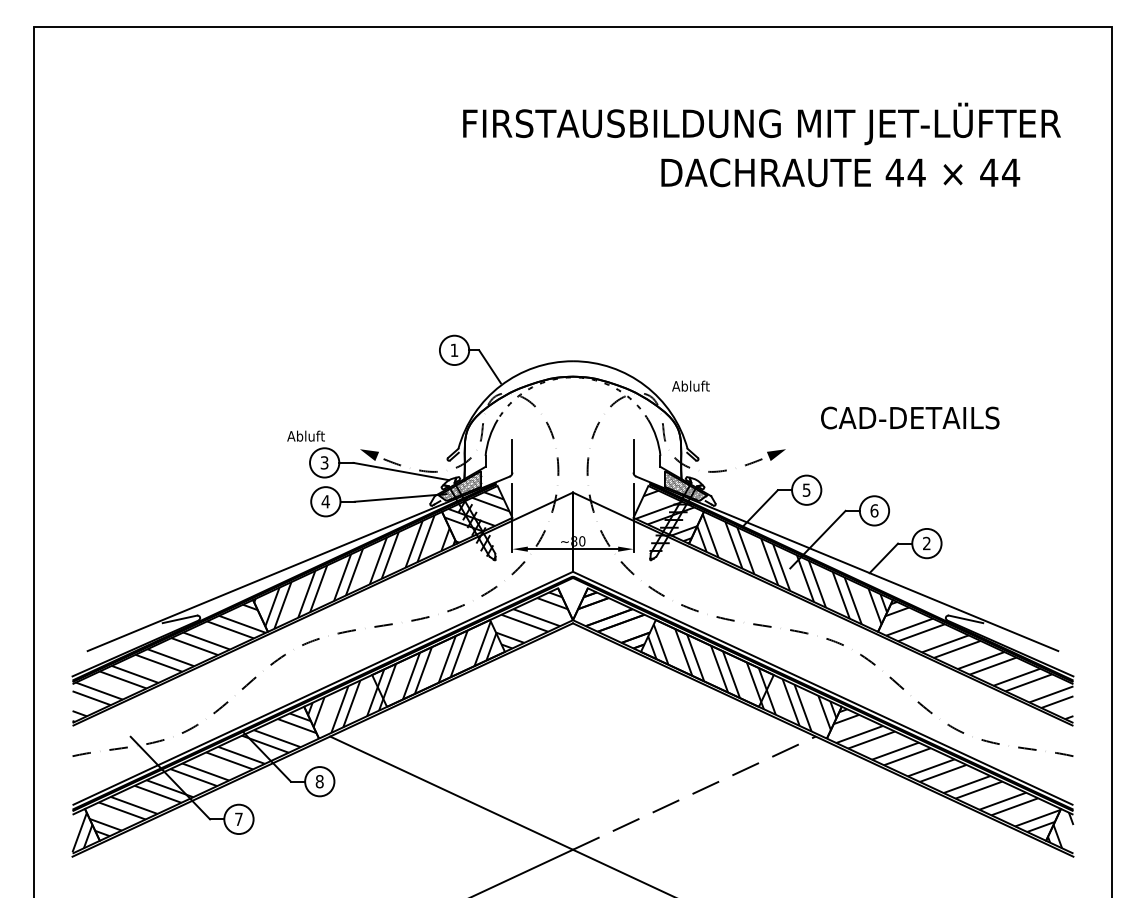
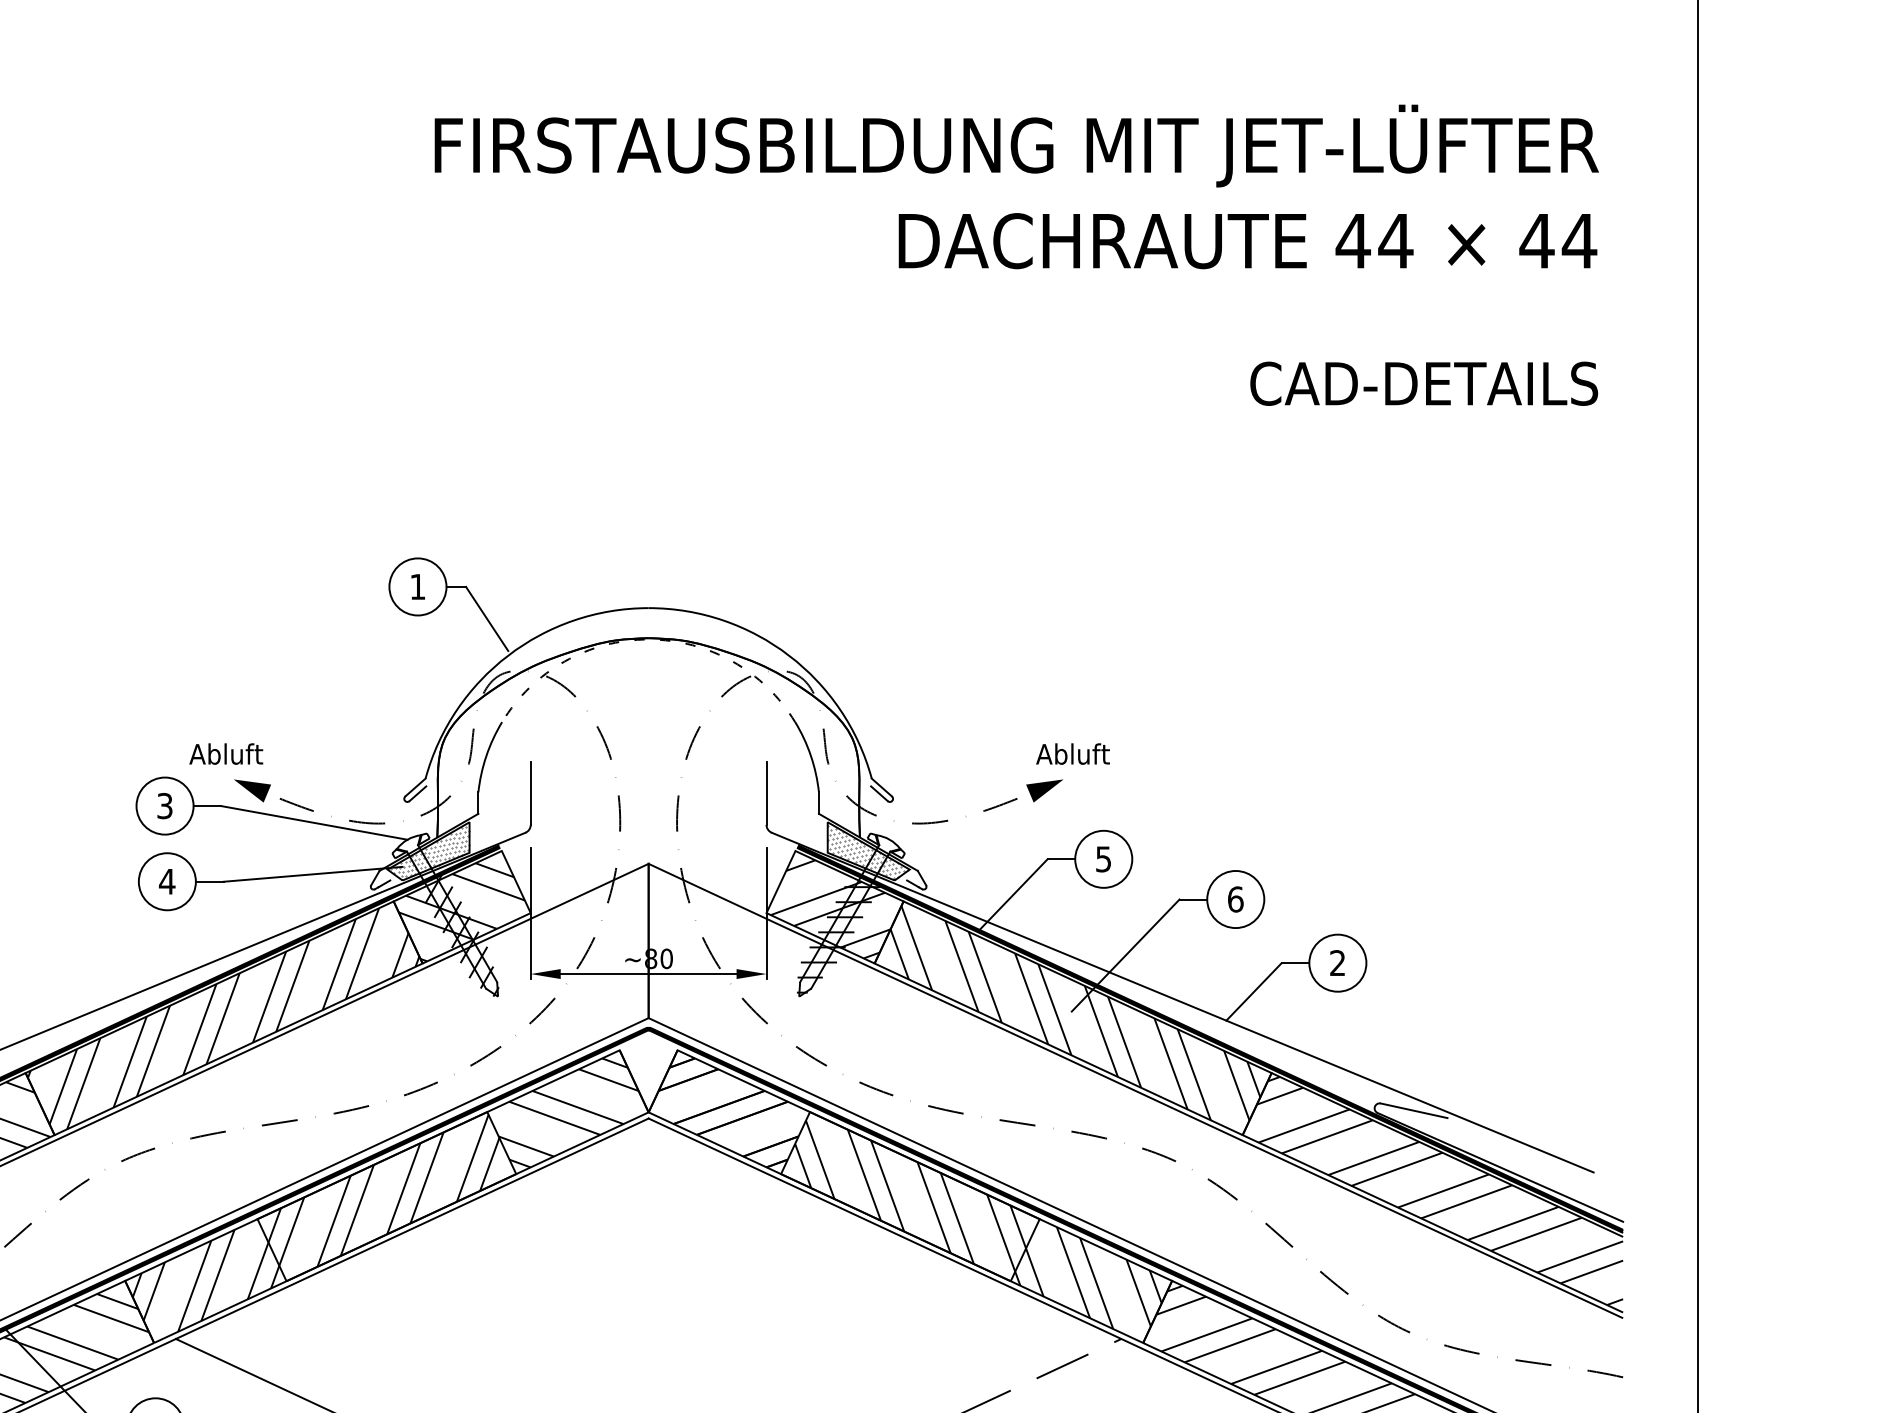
text: (840, 172) -> (1247, 240), moved
text: (690, 385) -> (1072, 752), moved
text: (910, 417) -> (1424, 382), moved
text: (305, 435) -> (225, 752), moved

